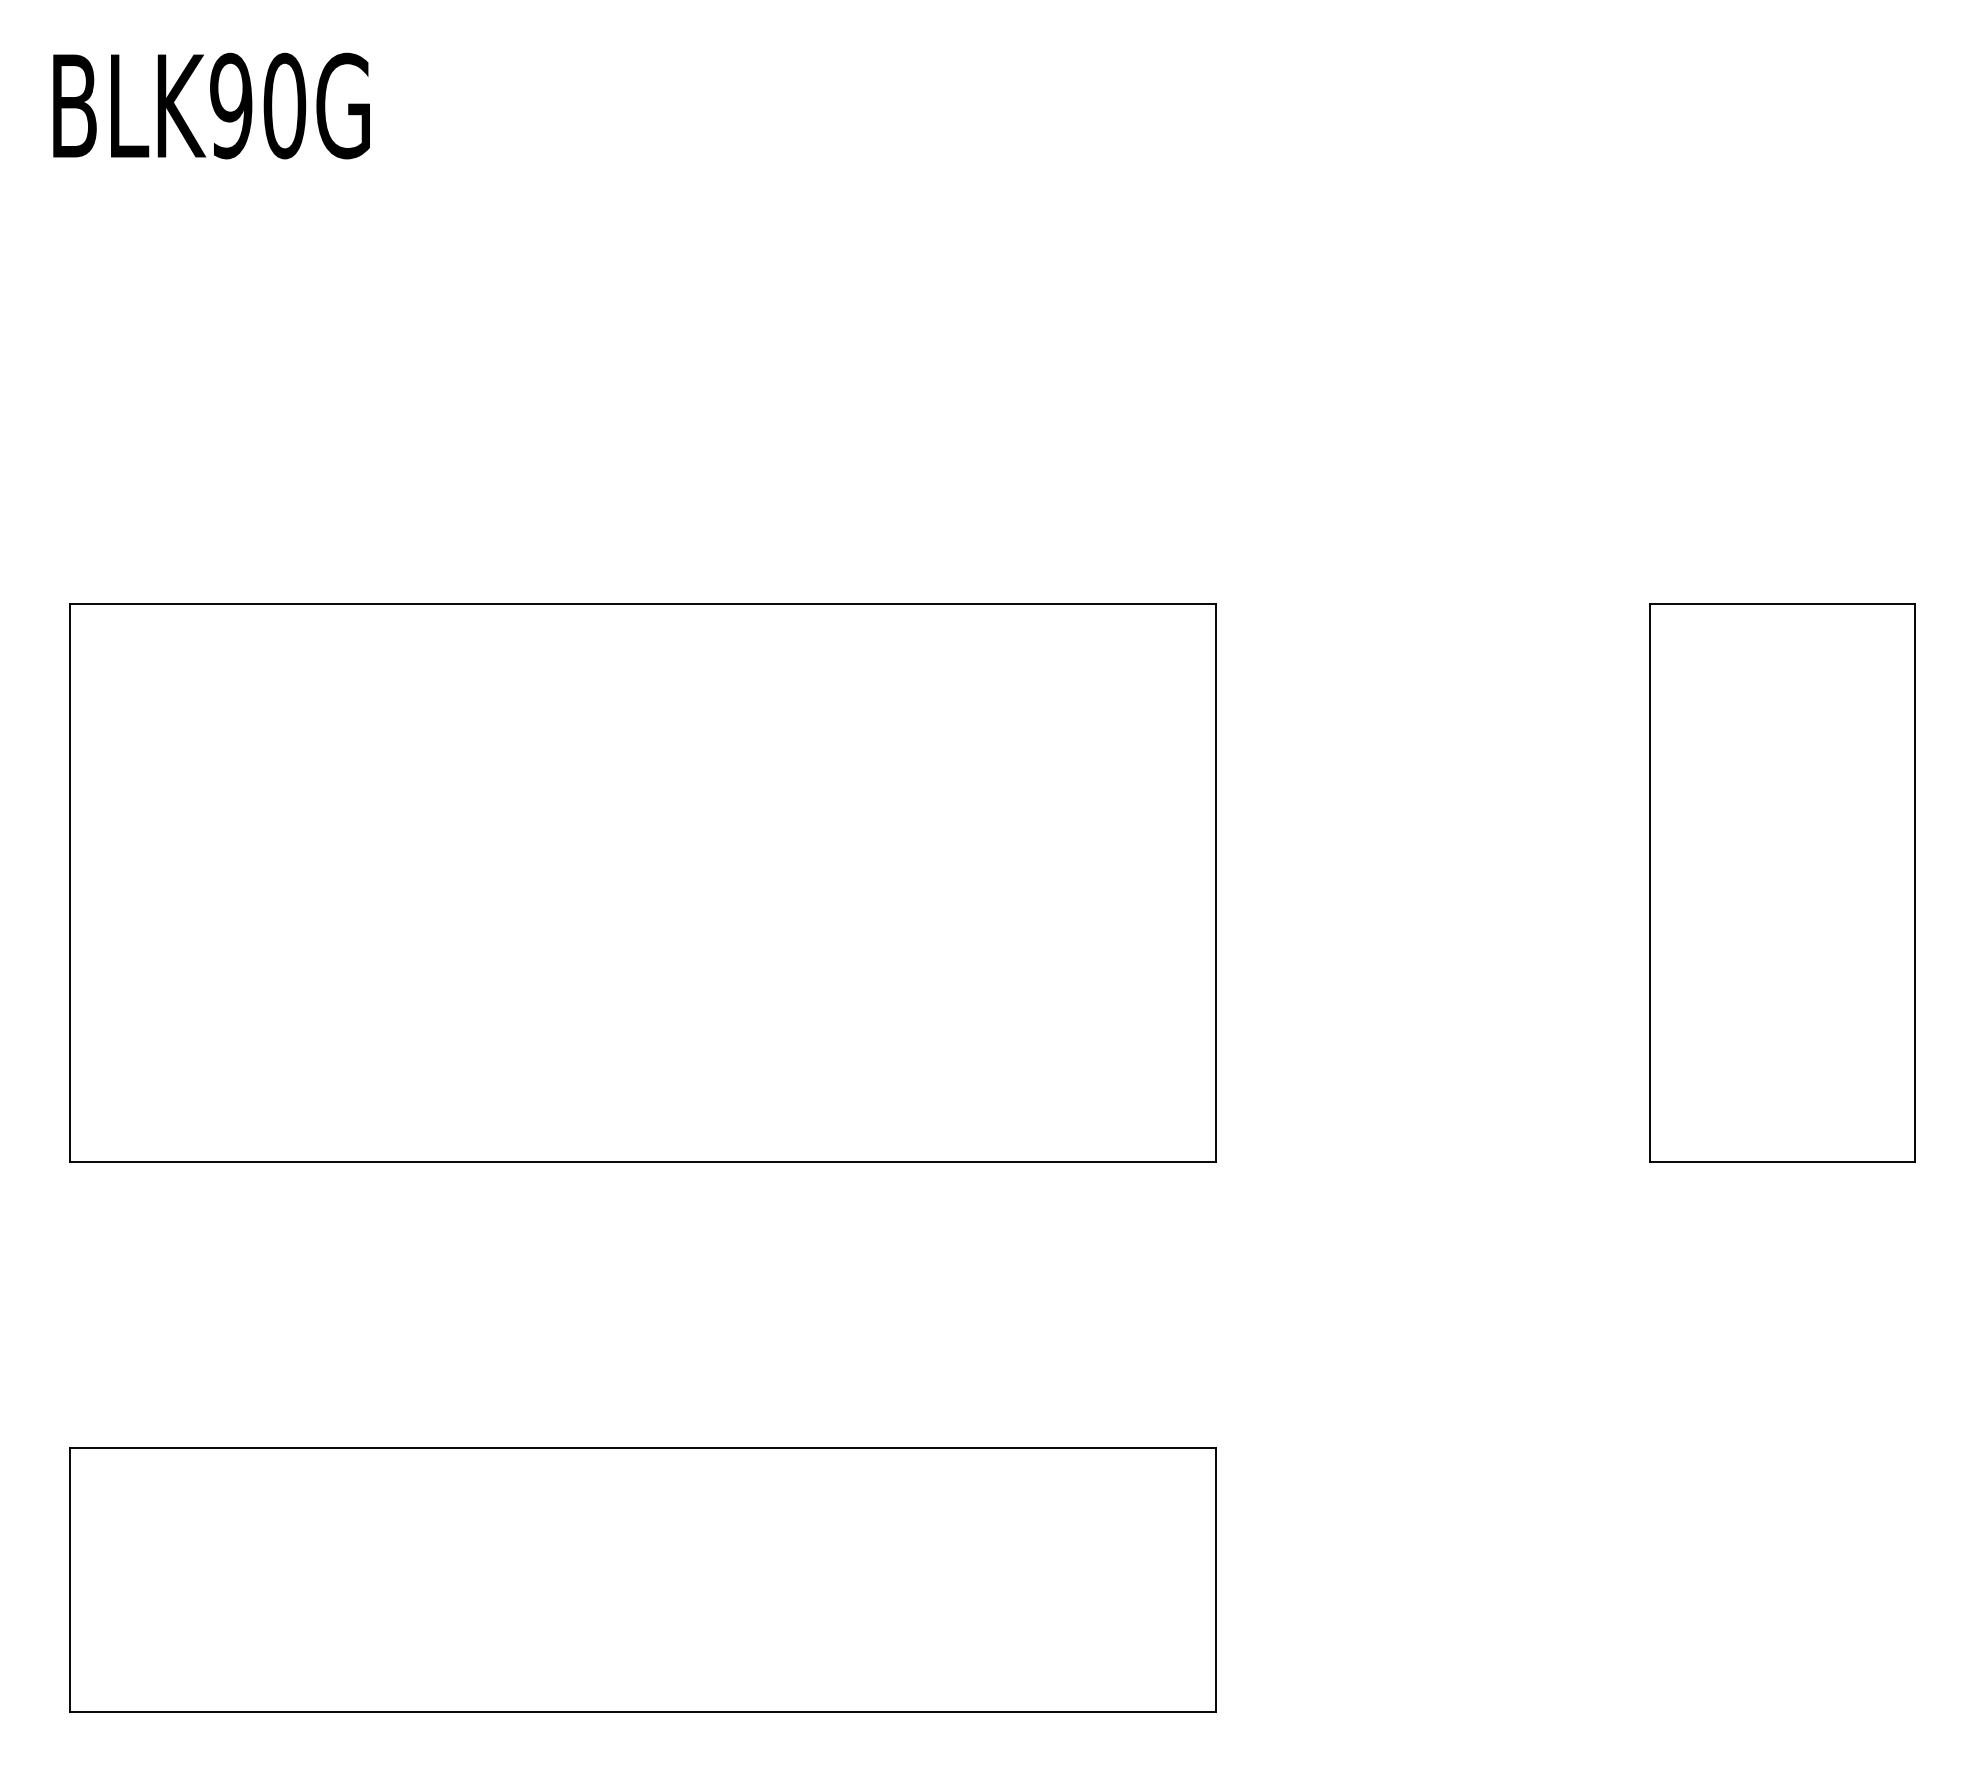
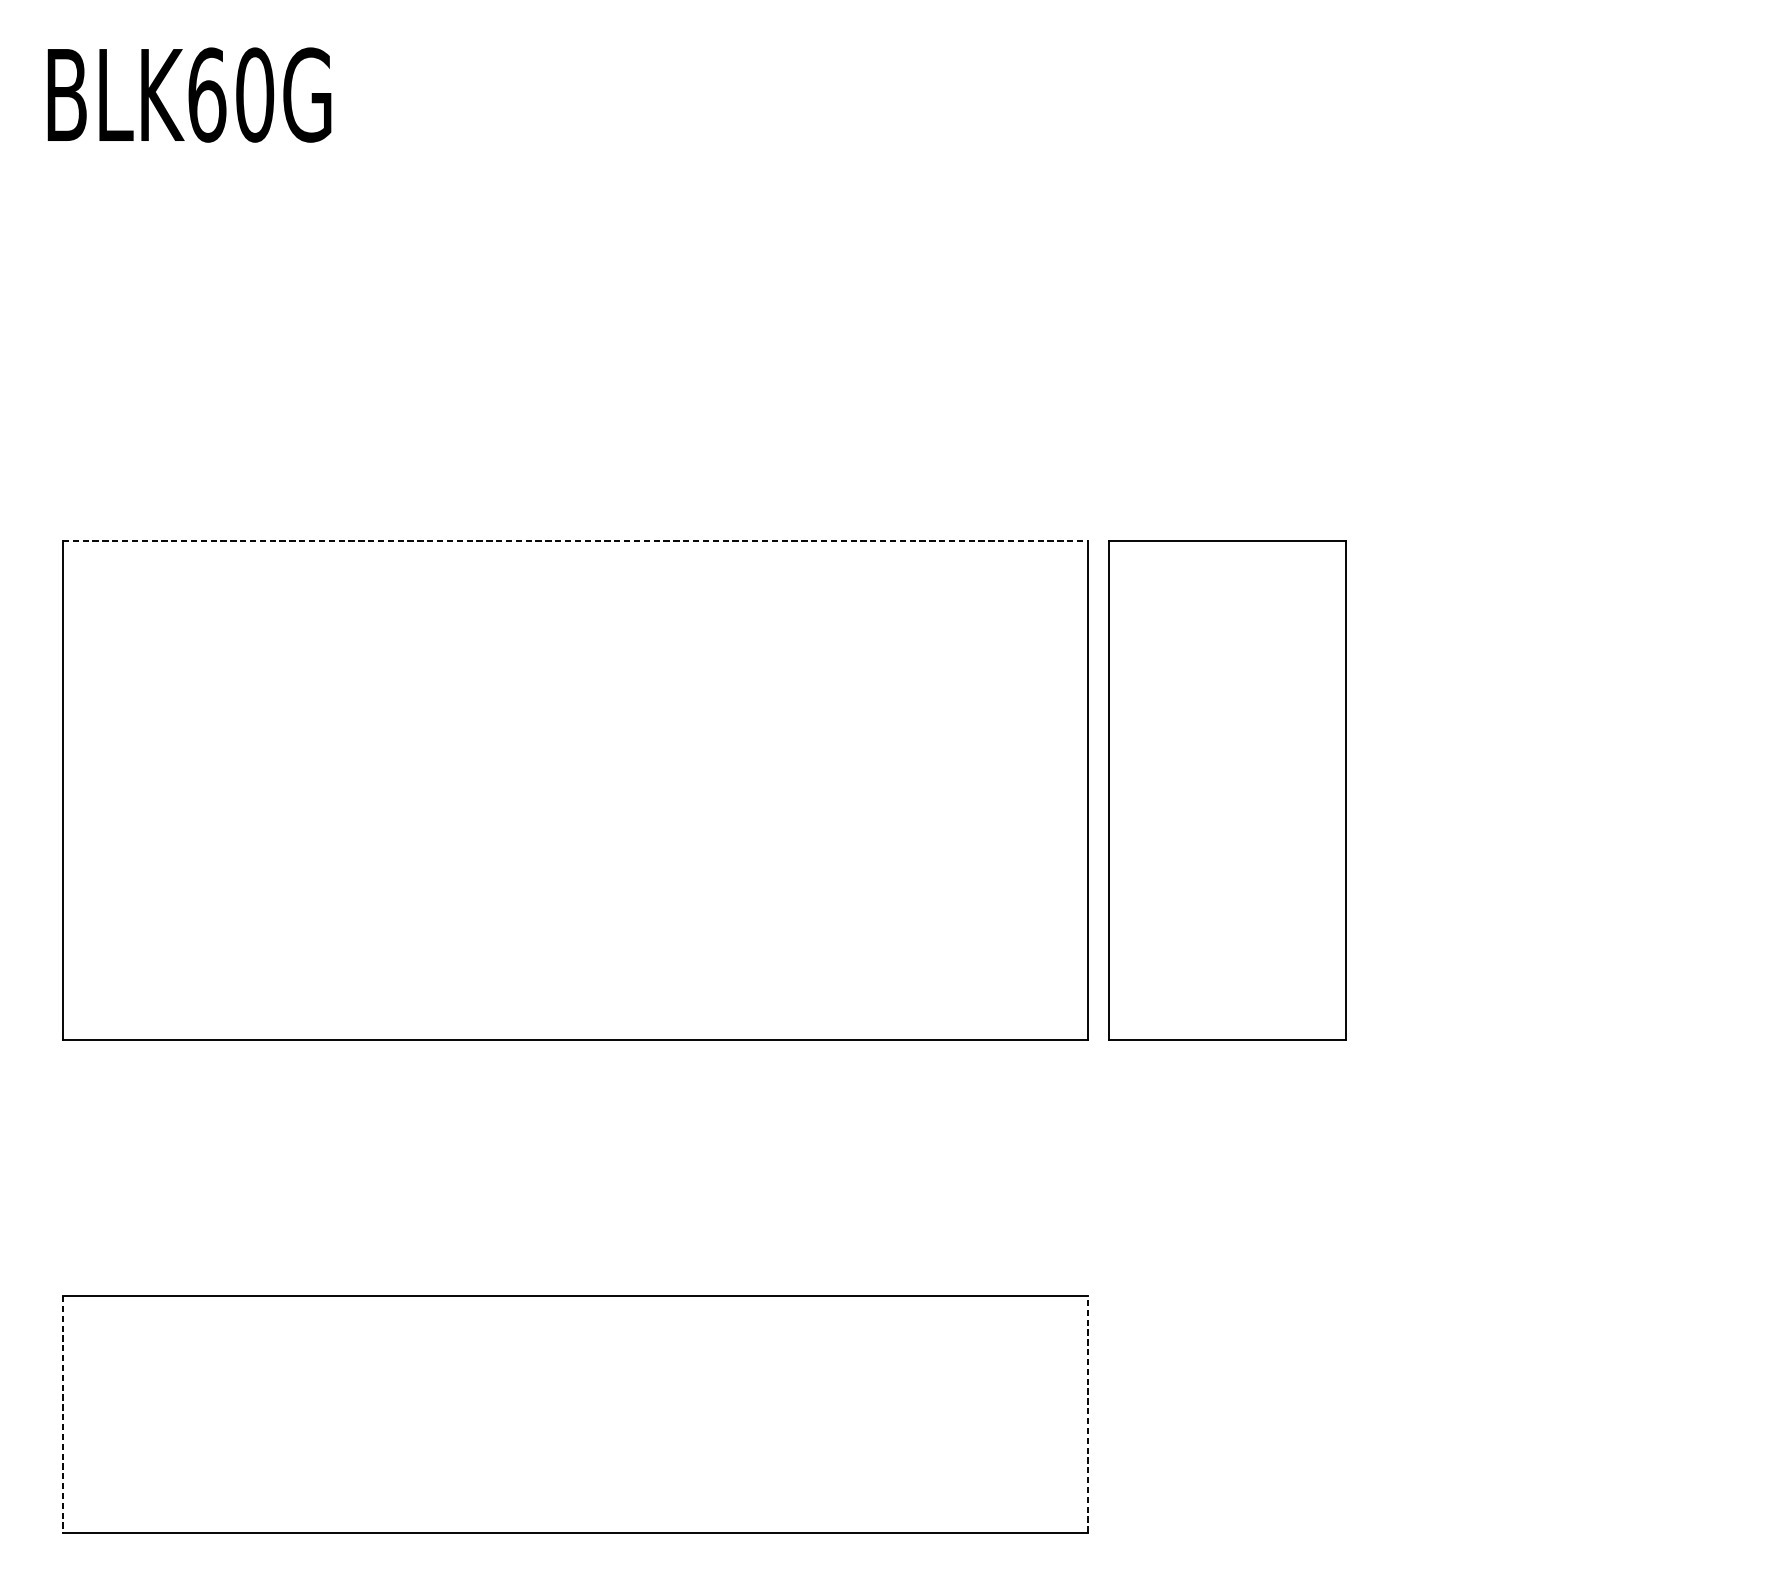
text: (231, 105) -> (207, 94), BLK90G -> BLK60G
line: (642, 603) -> (575, 540), solid -> dashed
part: (1782, 882) -> (1227, 790), moved
line: (1215, 1579) -> (1088, 1413), solid -> dashed
line: (70, 1580) -> (63, 1414), solid -> dashed

